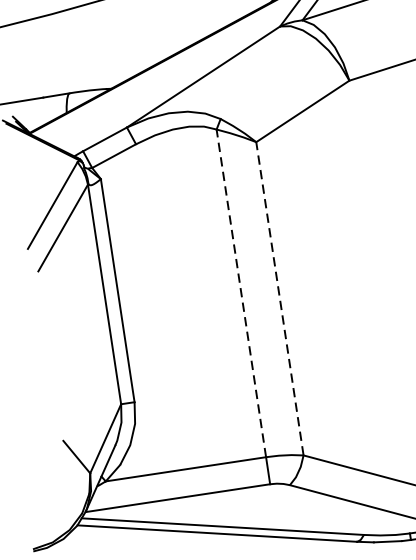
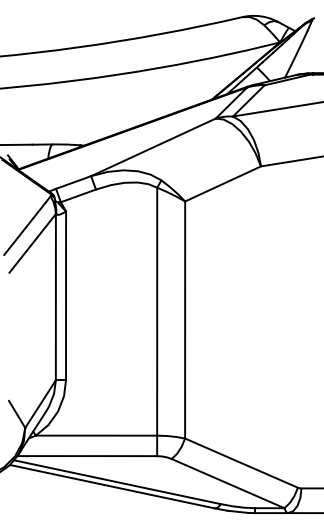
line: (241, 293) -> (157, 311), dashed -> solid
line: (280, 299) -> (185, 320), dashed -> solid

